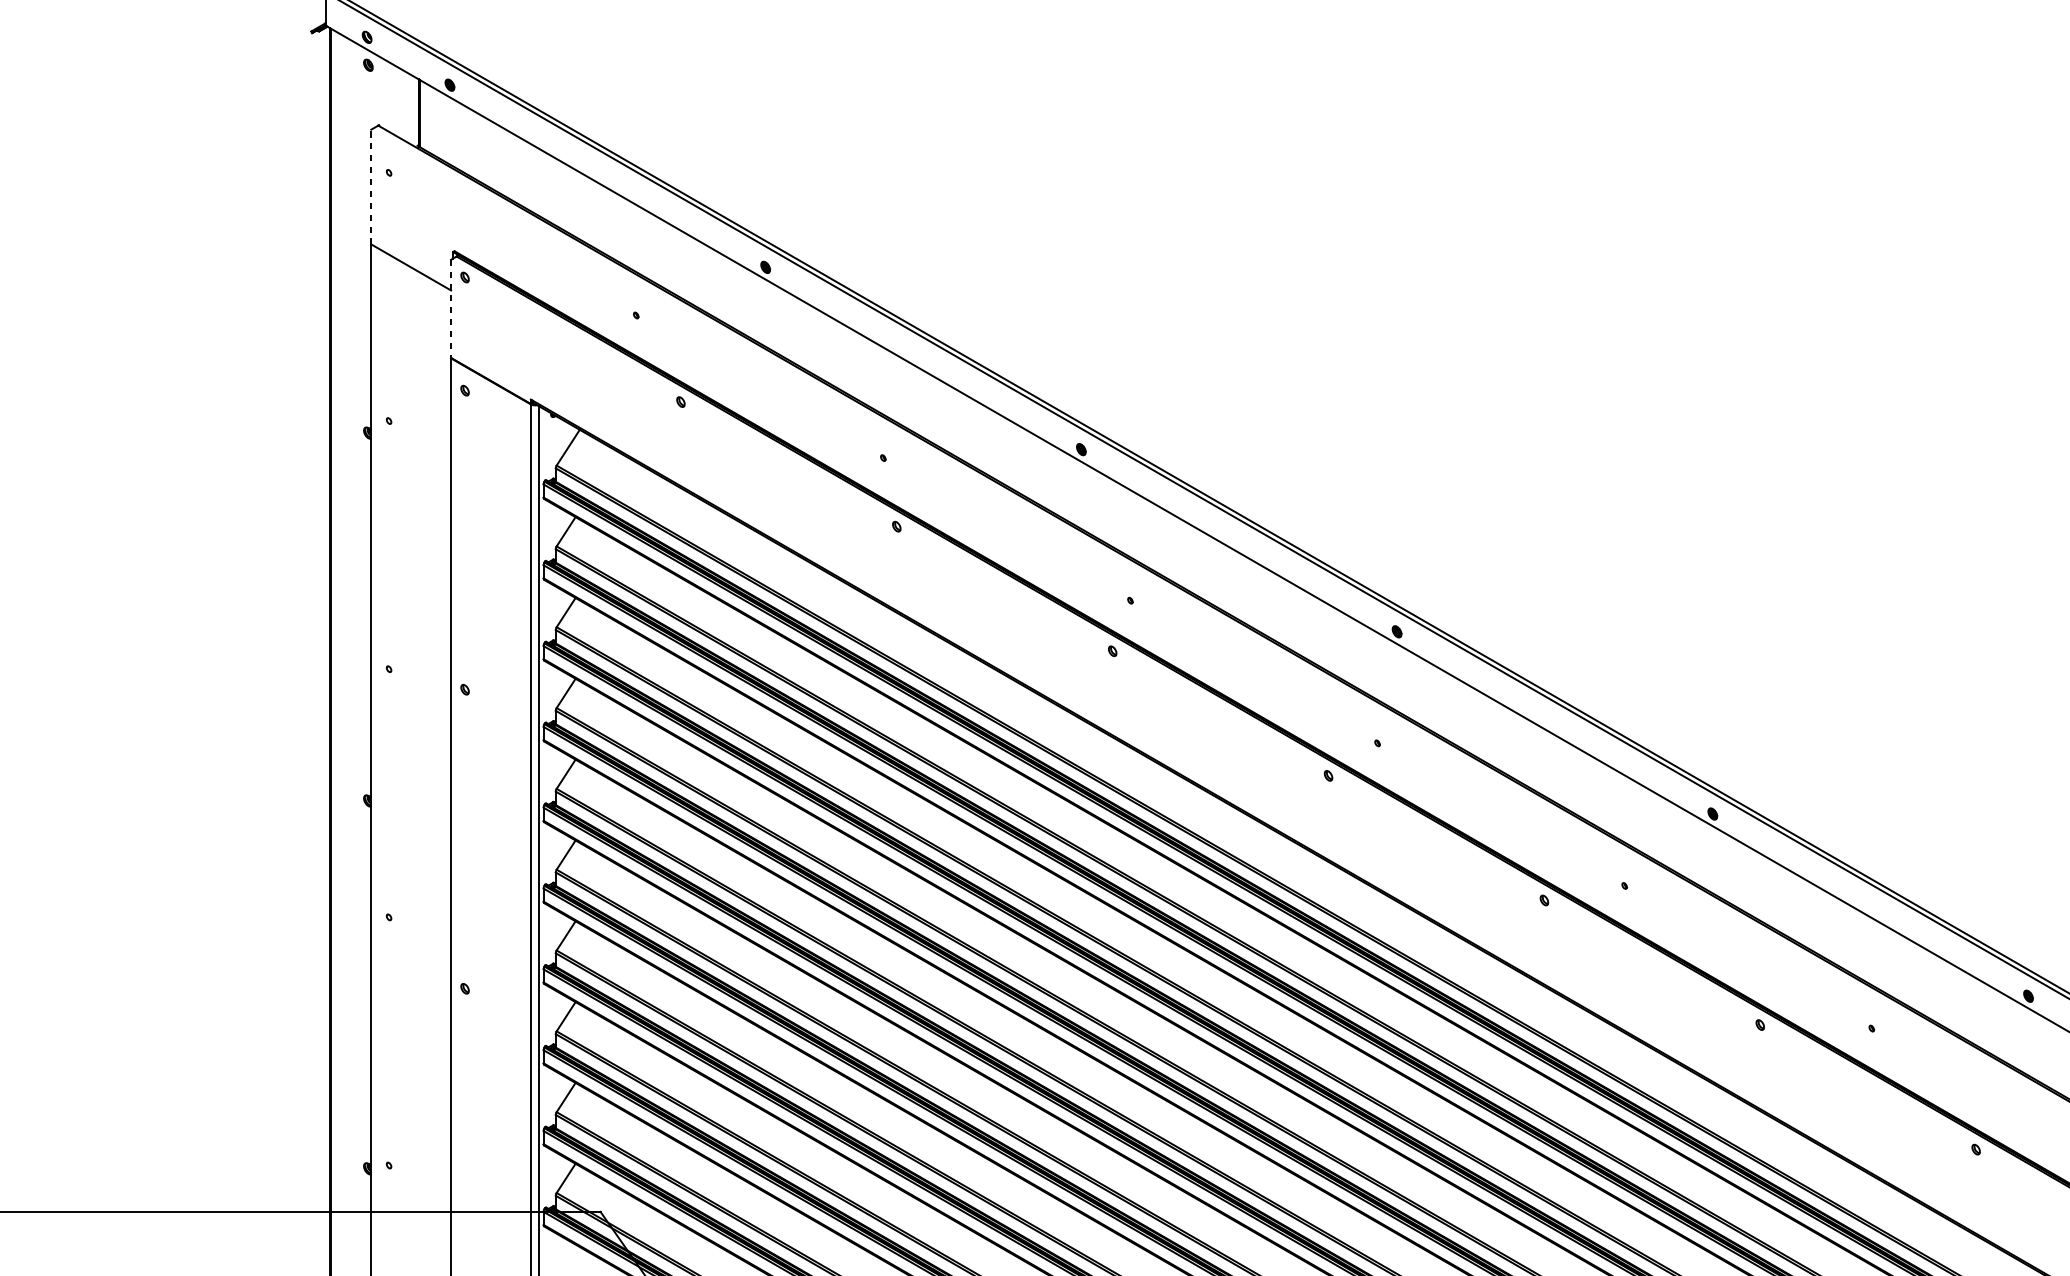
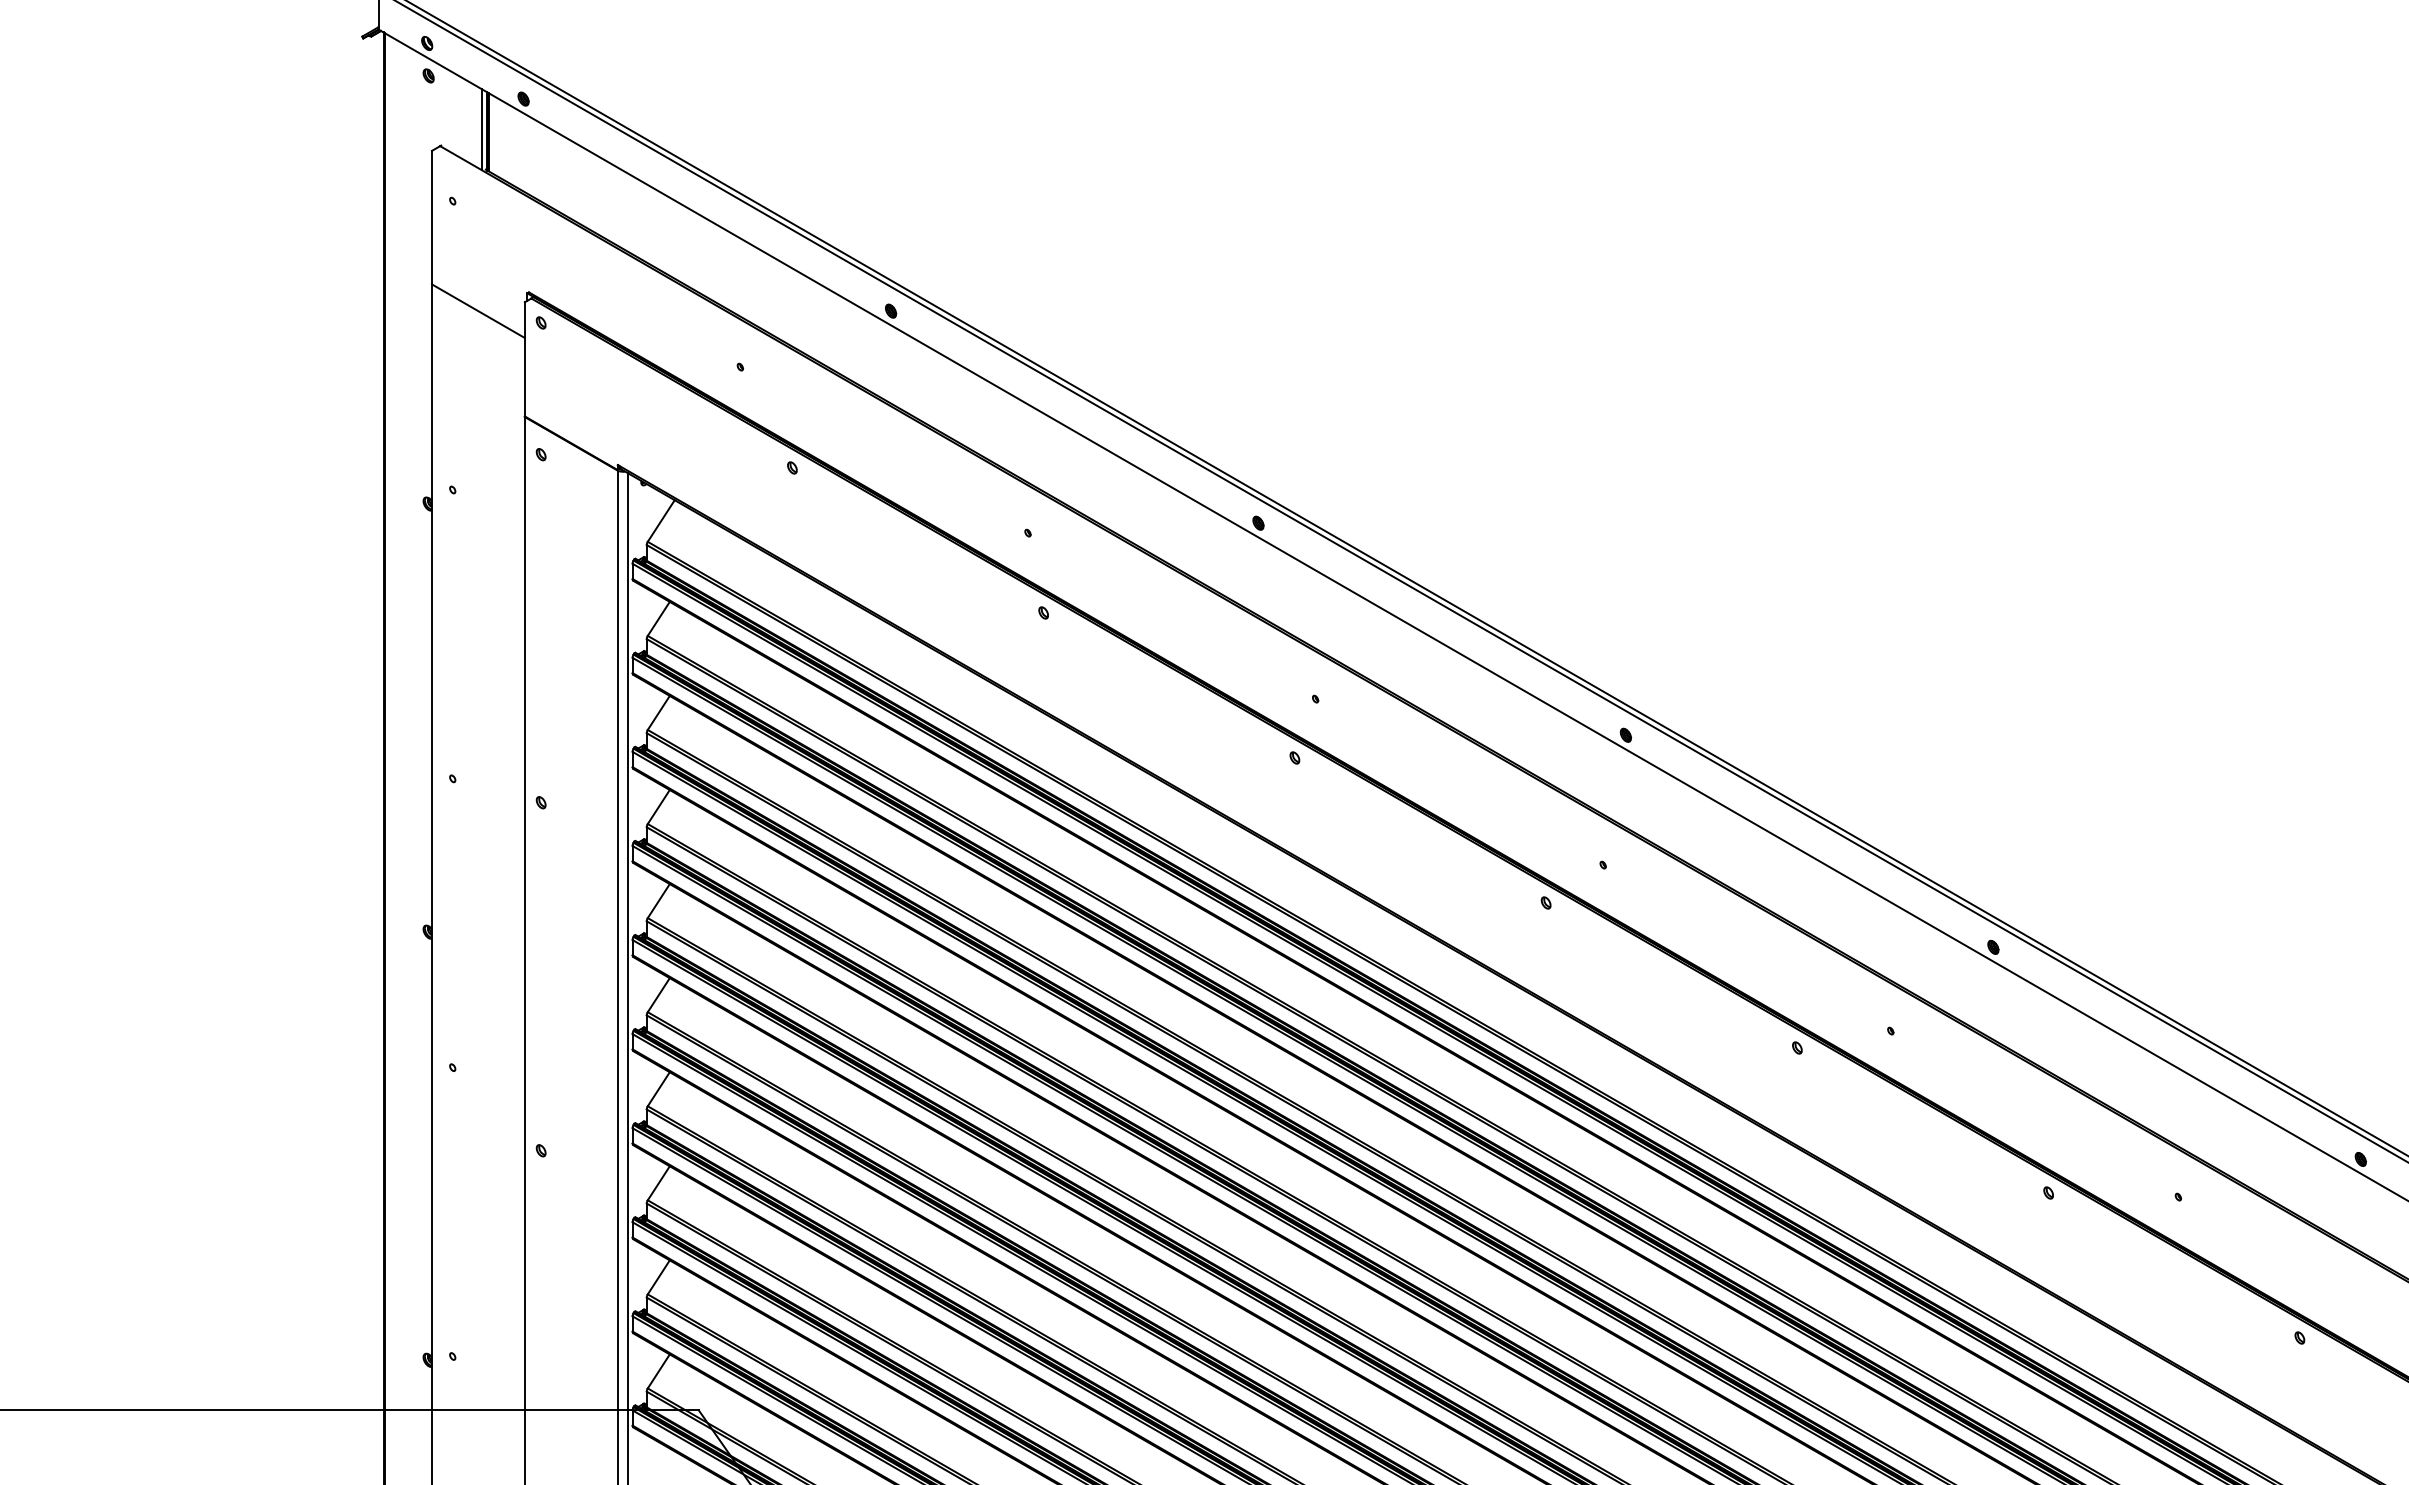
line: (413, 111) -> (481, 129), added
line: (371, 186) -> (432, 217), dashed -> solid
line: (450, 308) -> (524, 359), dashed -> solid

